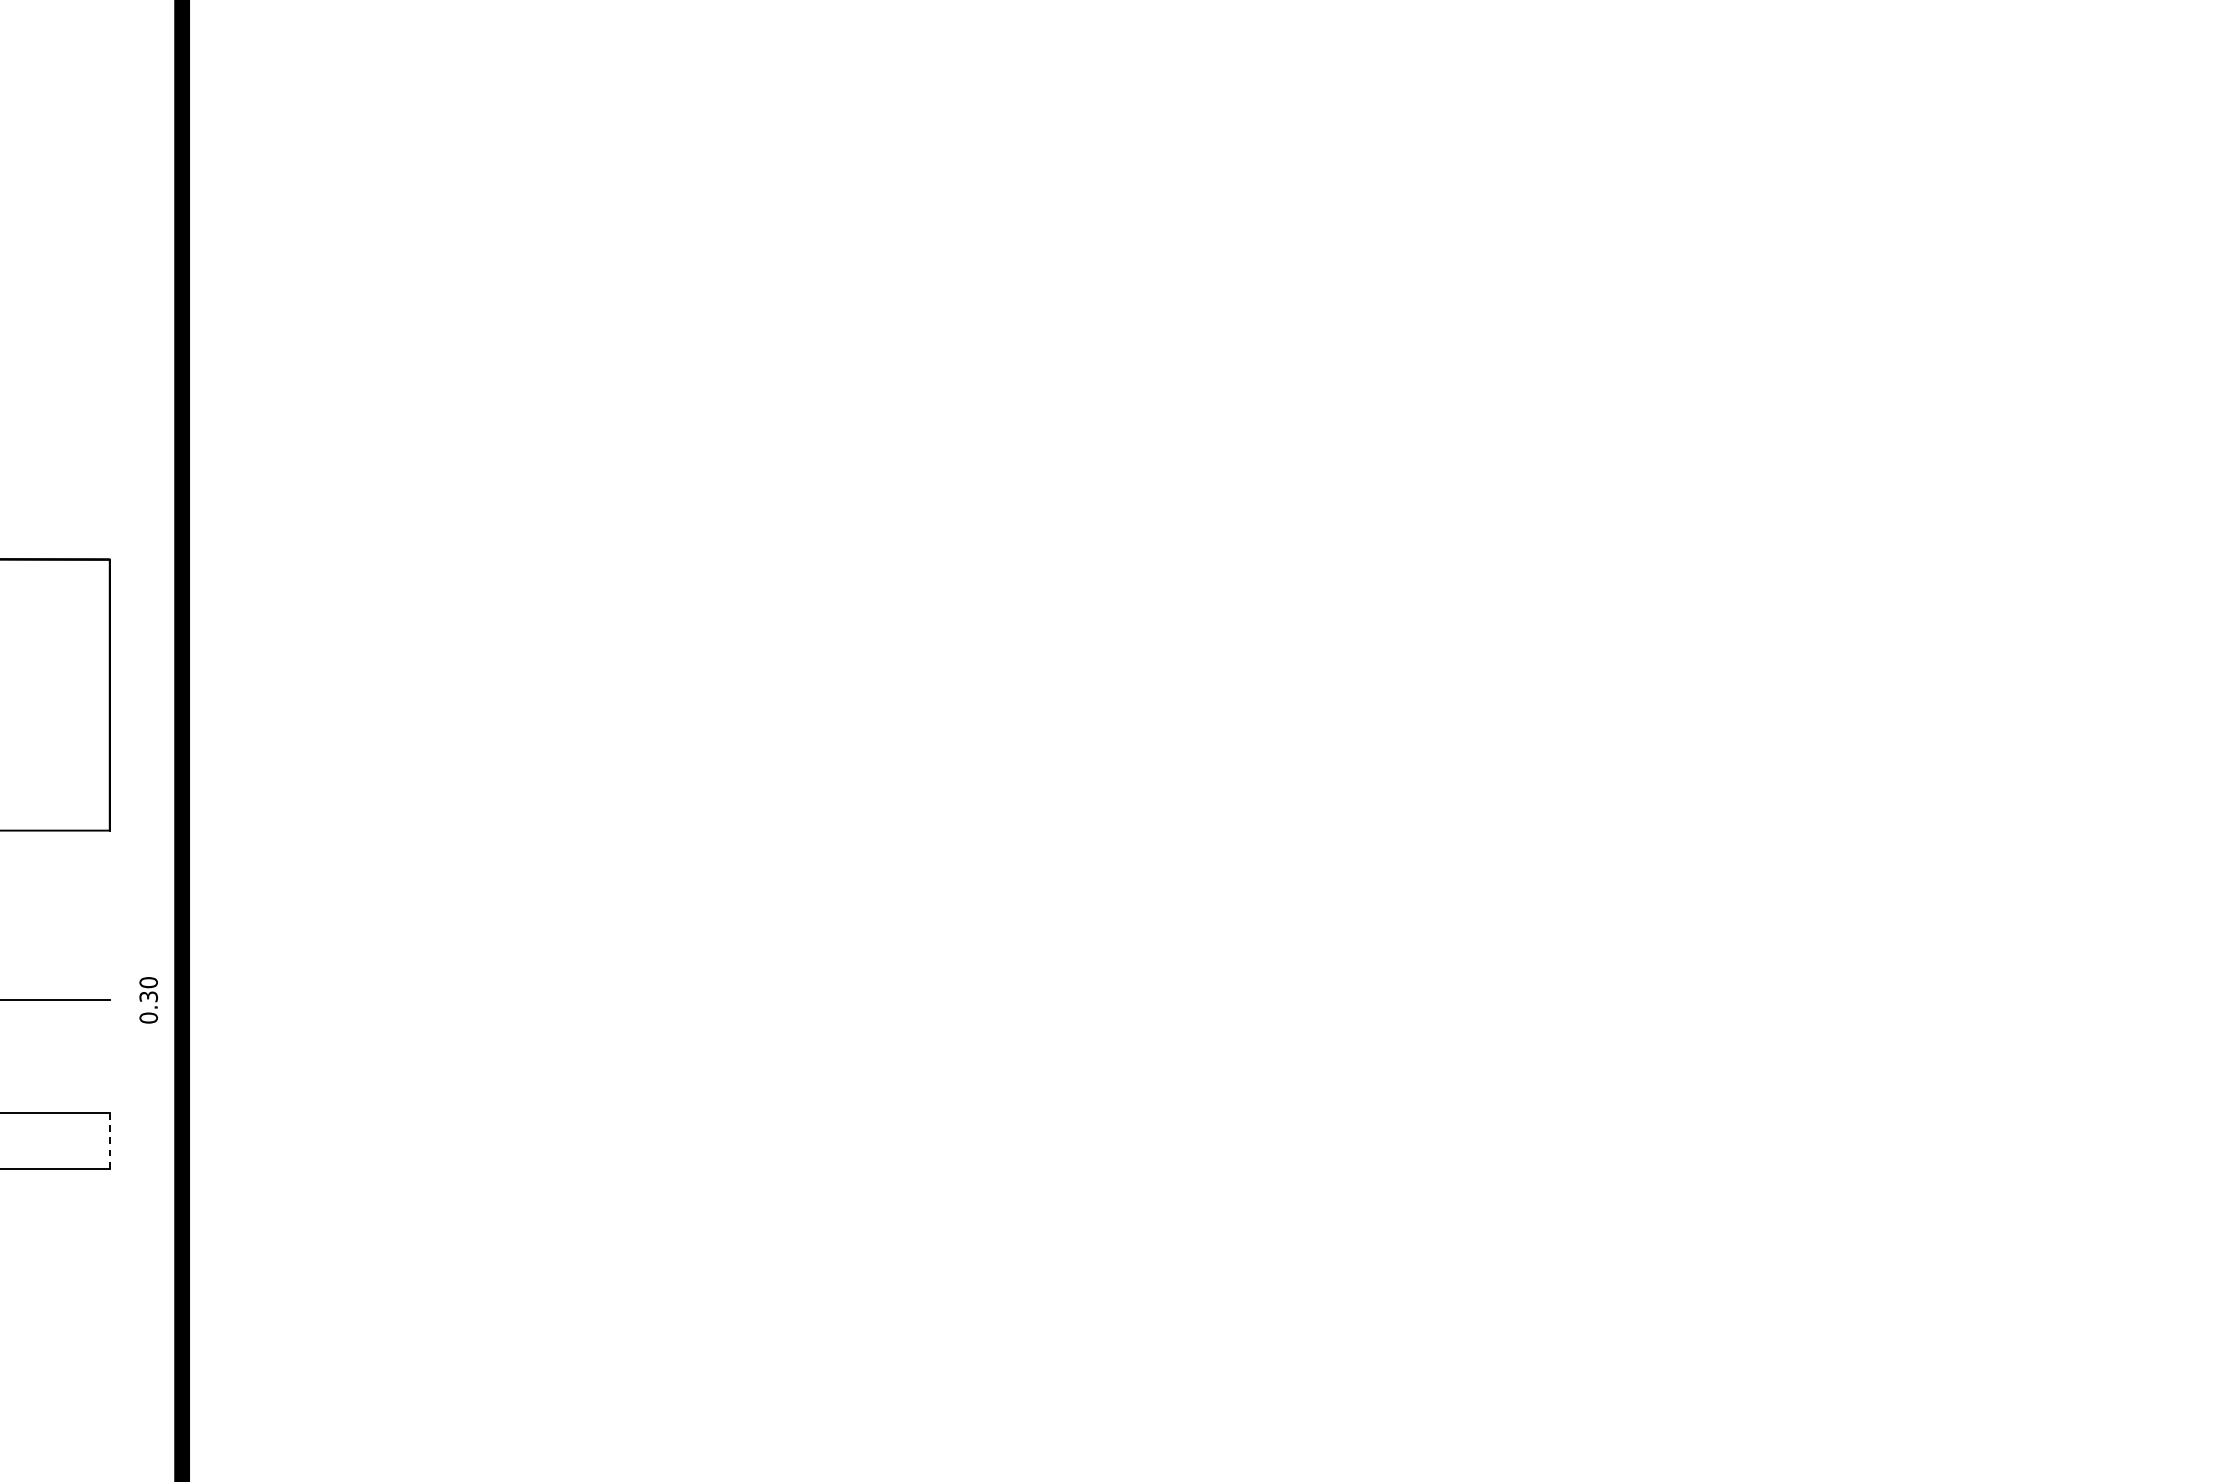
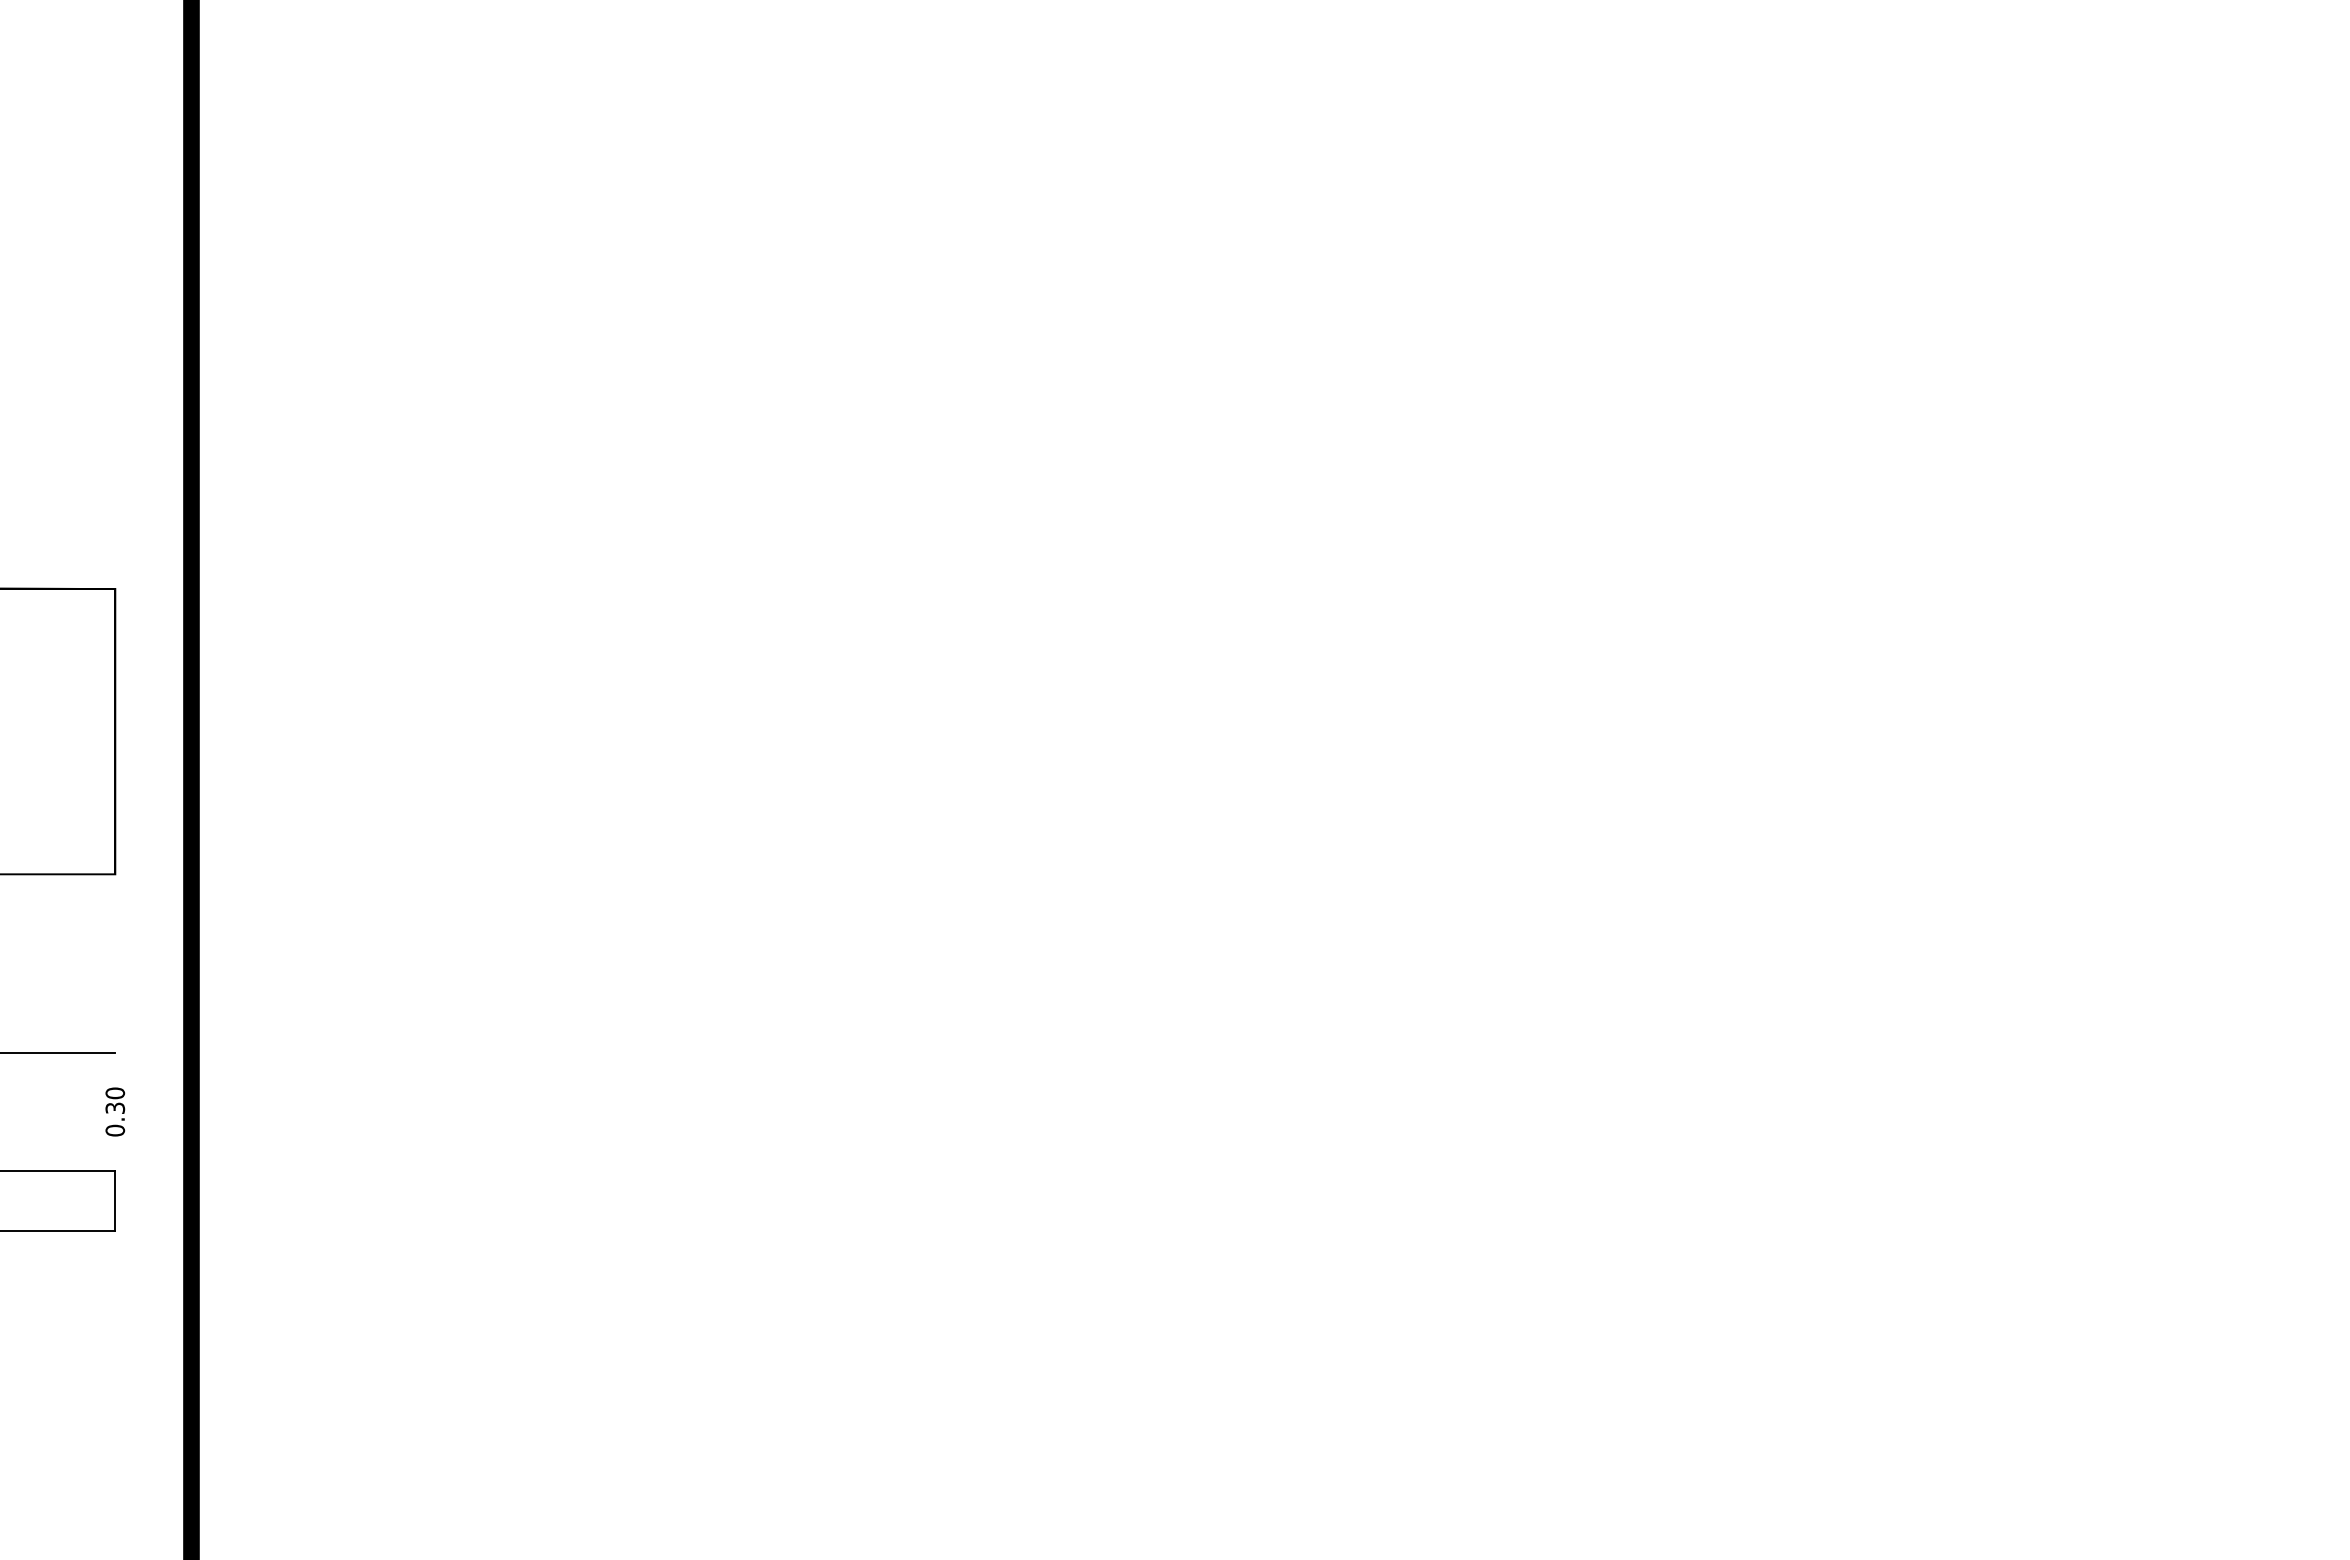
text: (148, 999) -> (115, 1111), moved
line: (109, 1141) -> (115, 1201), dashed -> solid

